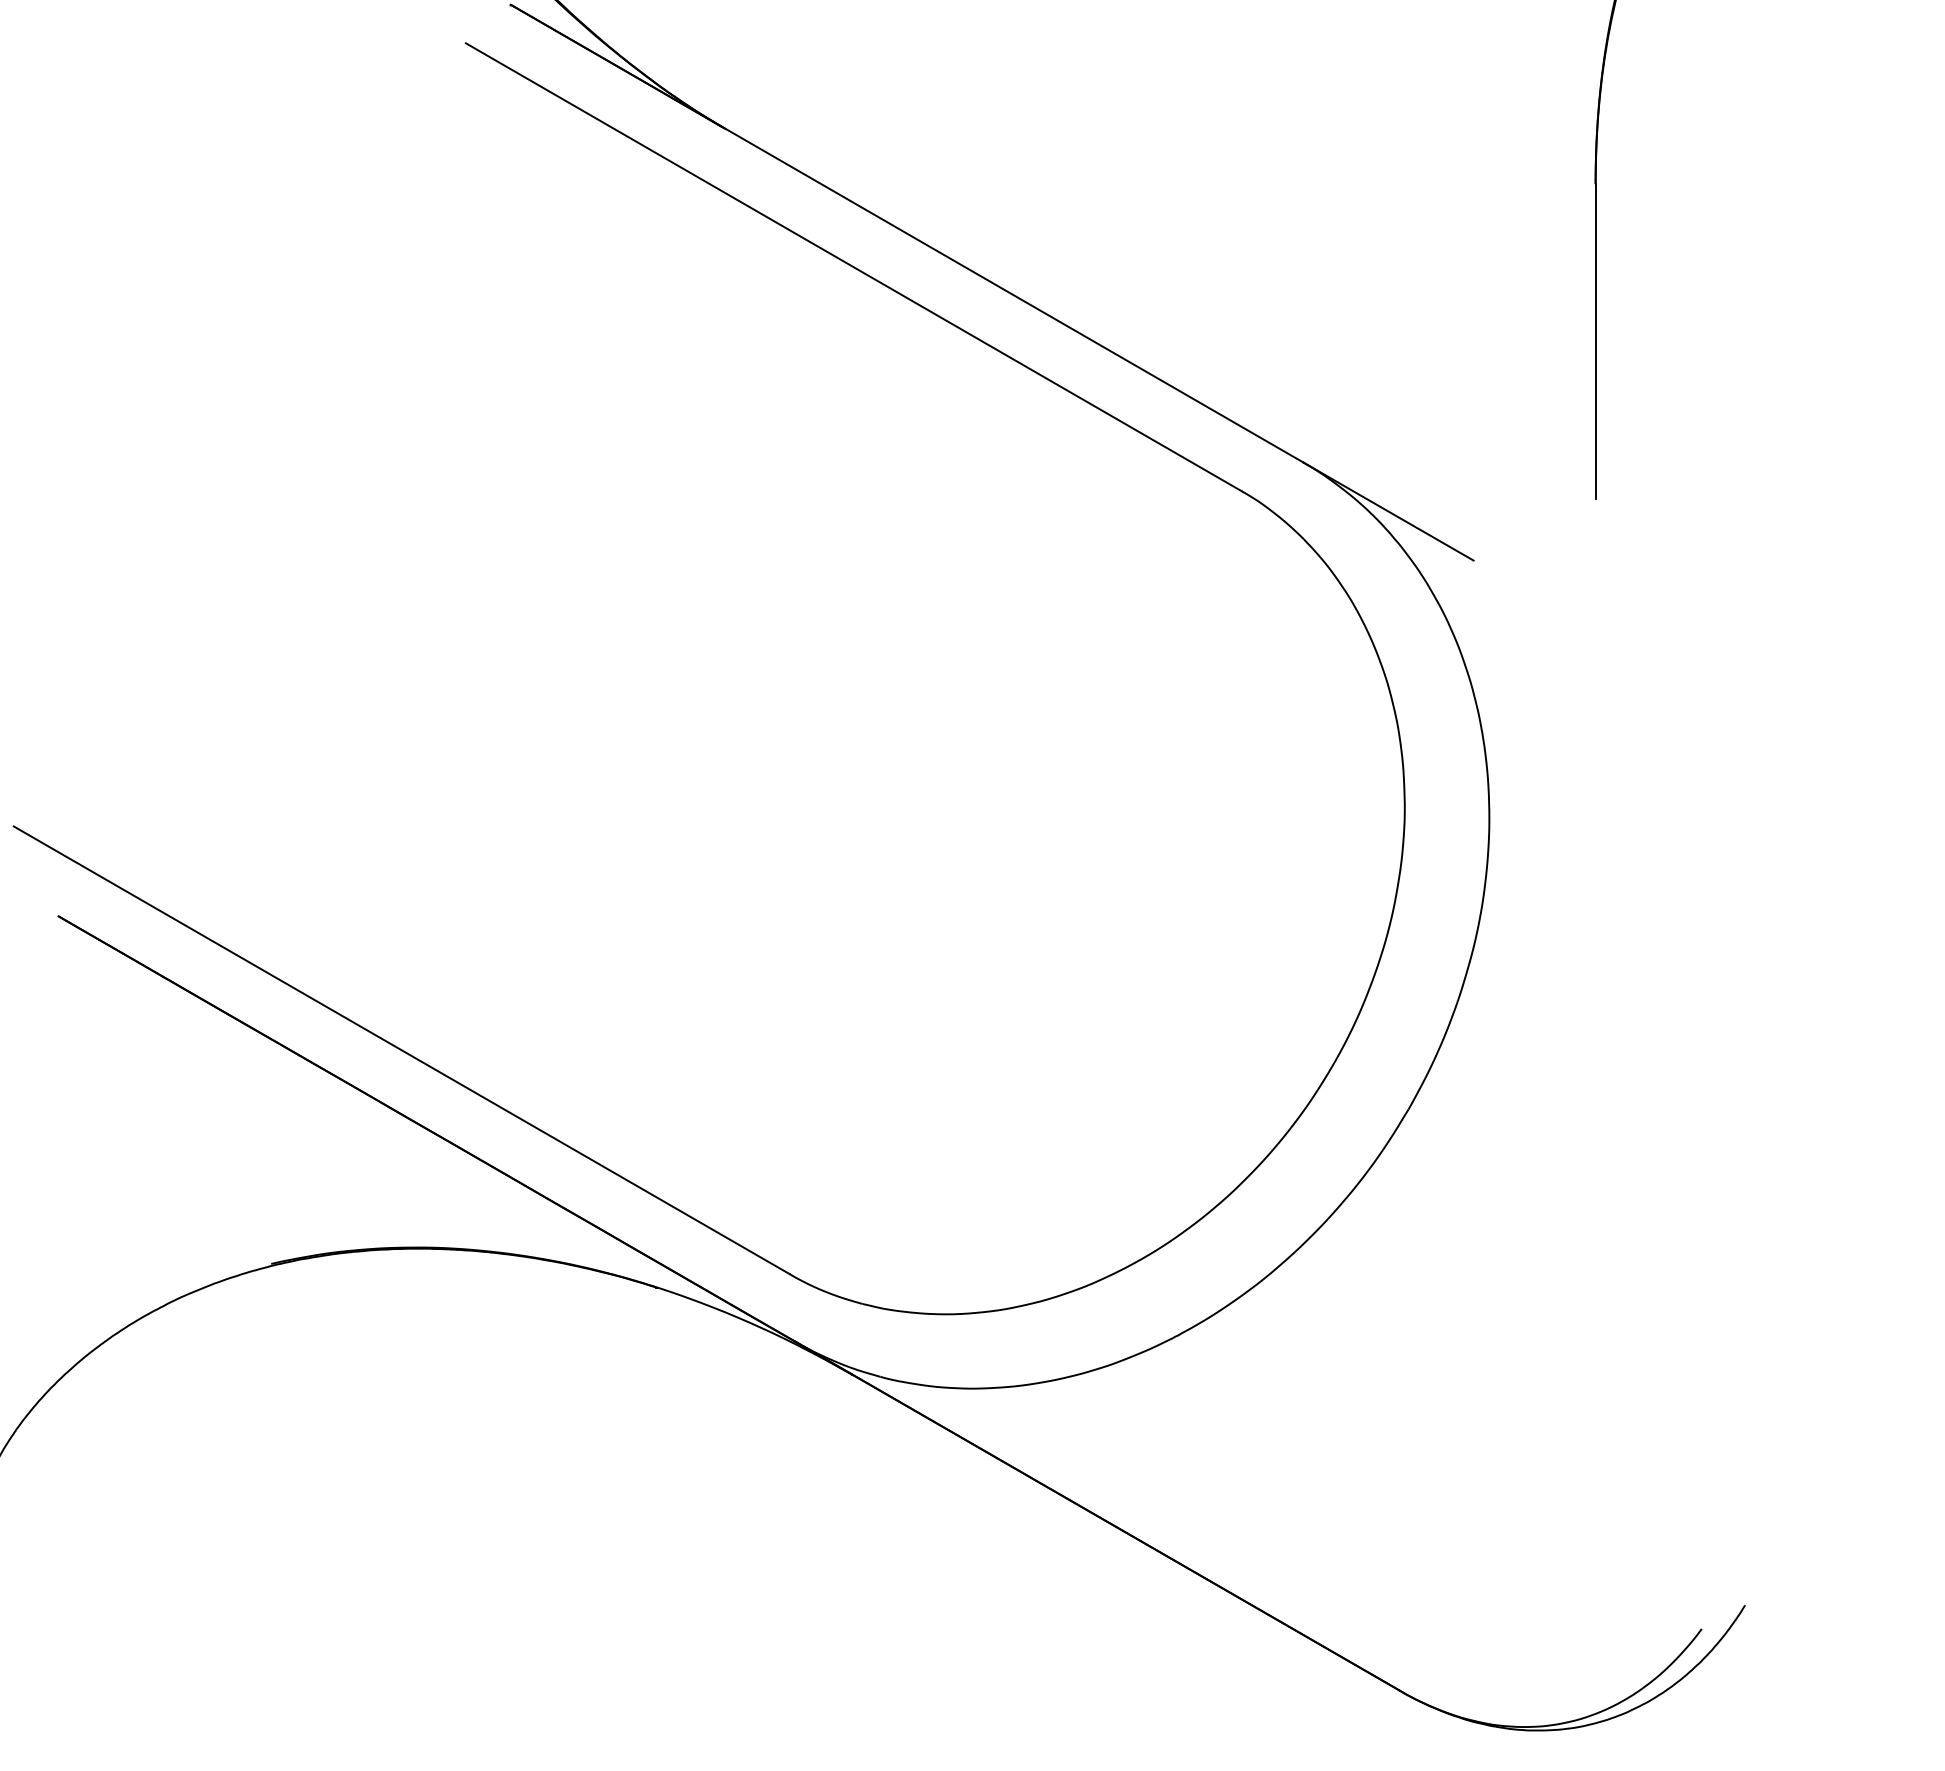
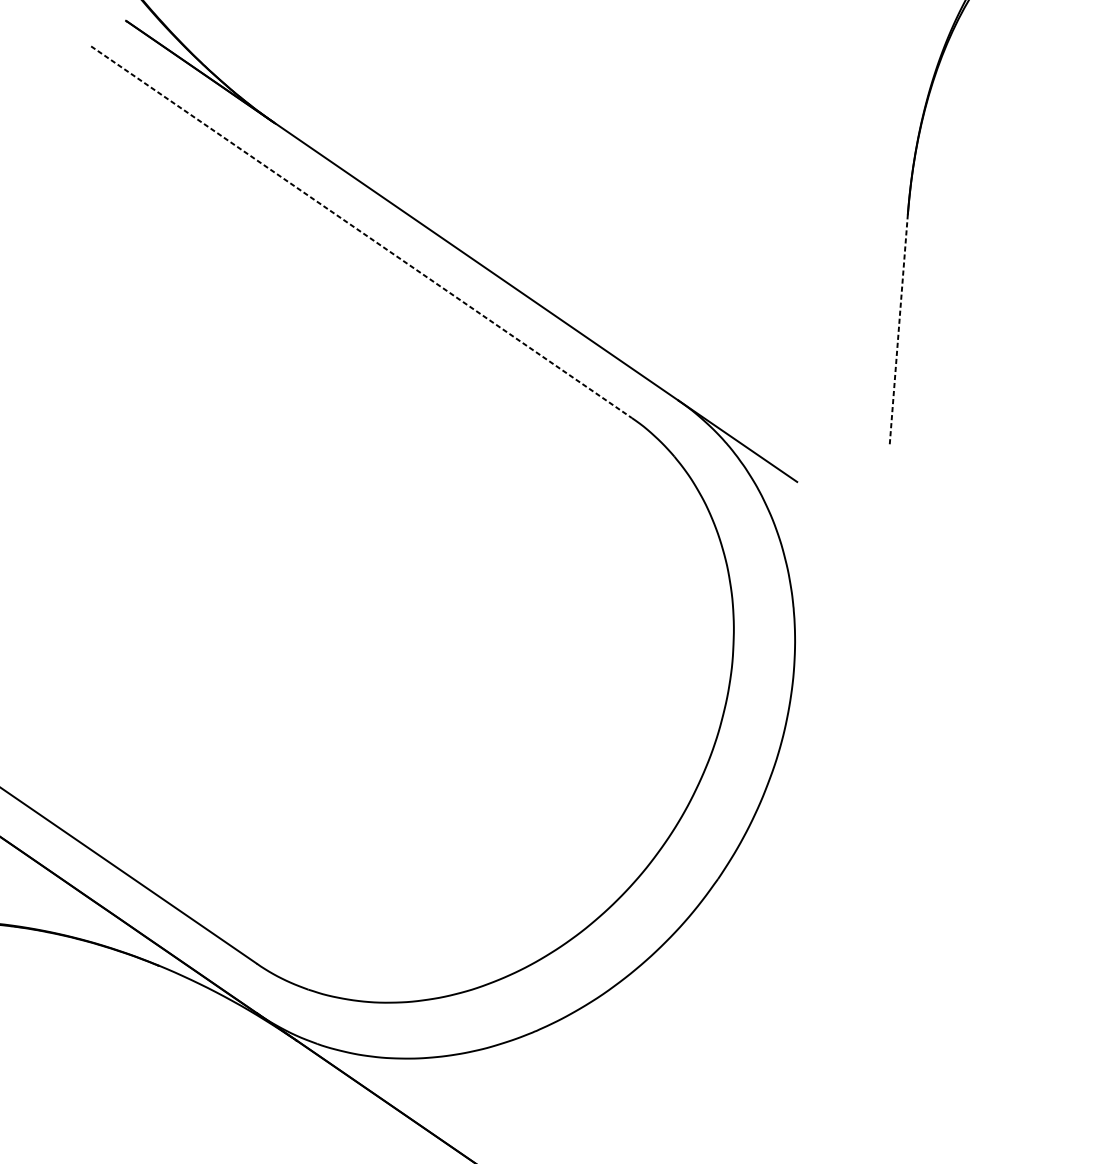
line: (853, 267) -> (361, 232), solid -> dashed
line: (1595, 342) -> (898, 329), solid -> dashed

